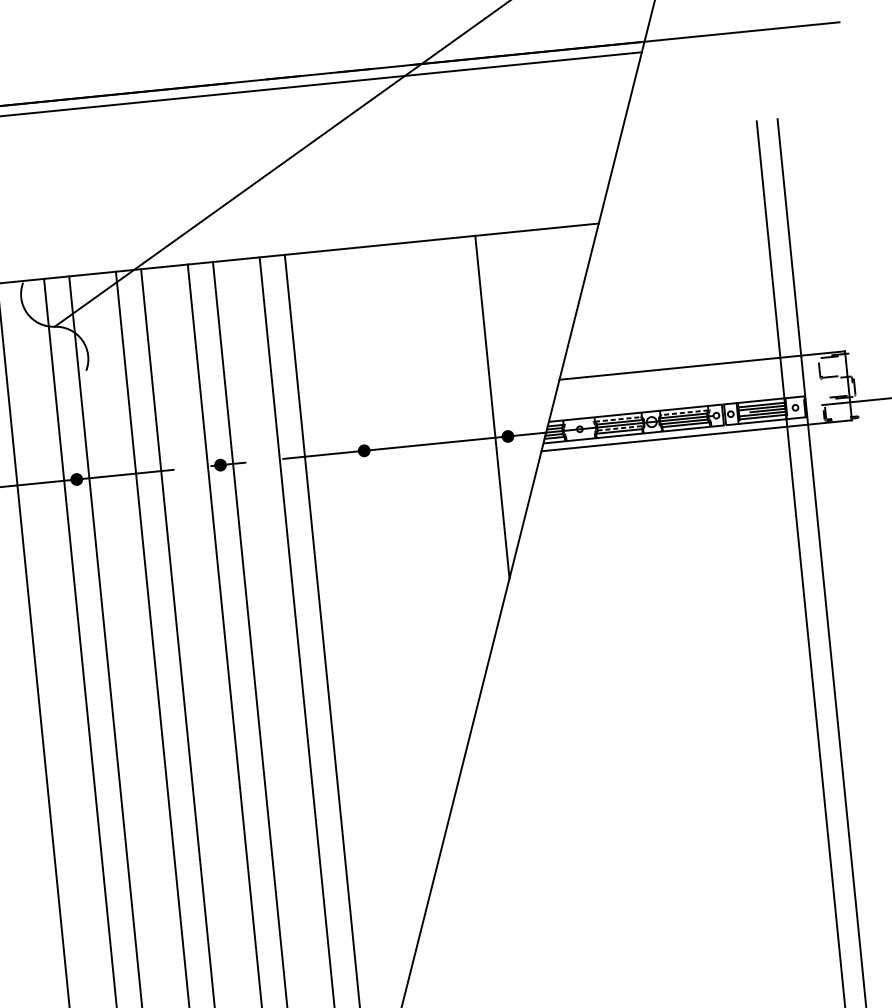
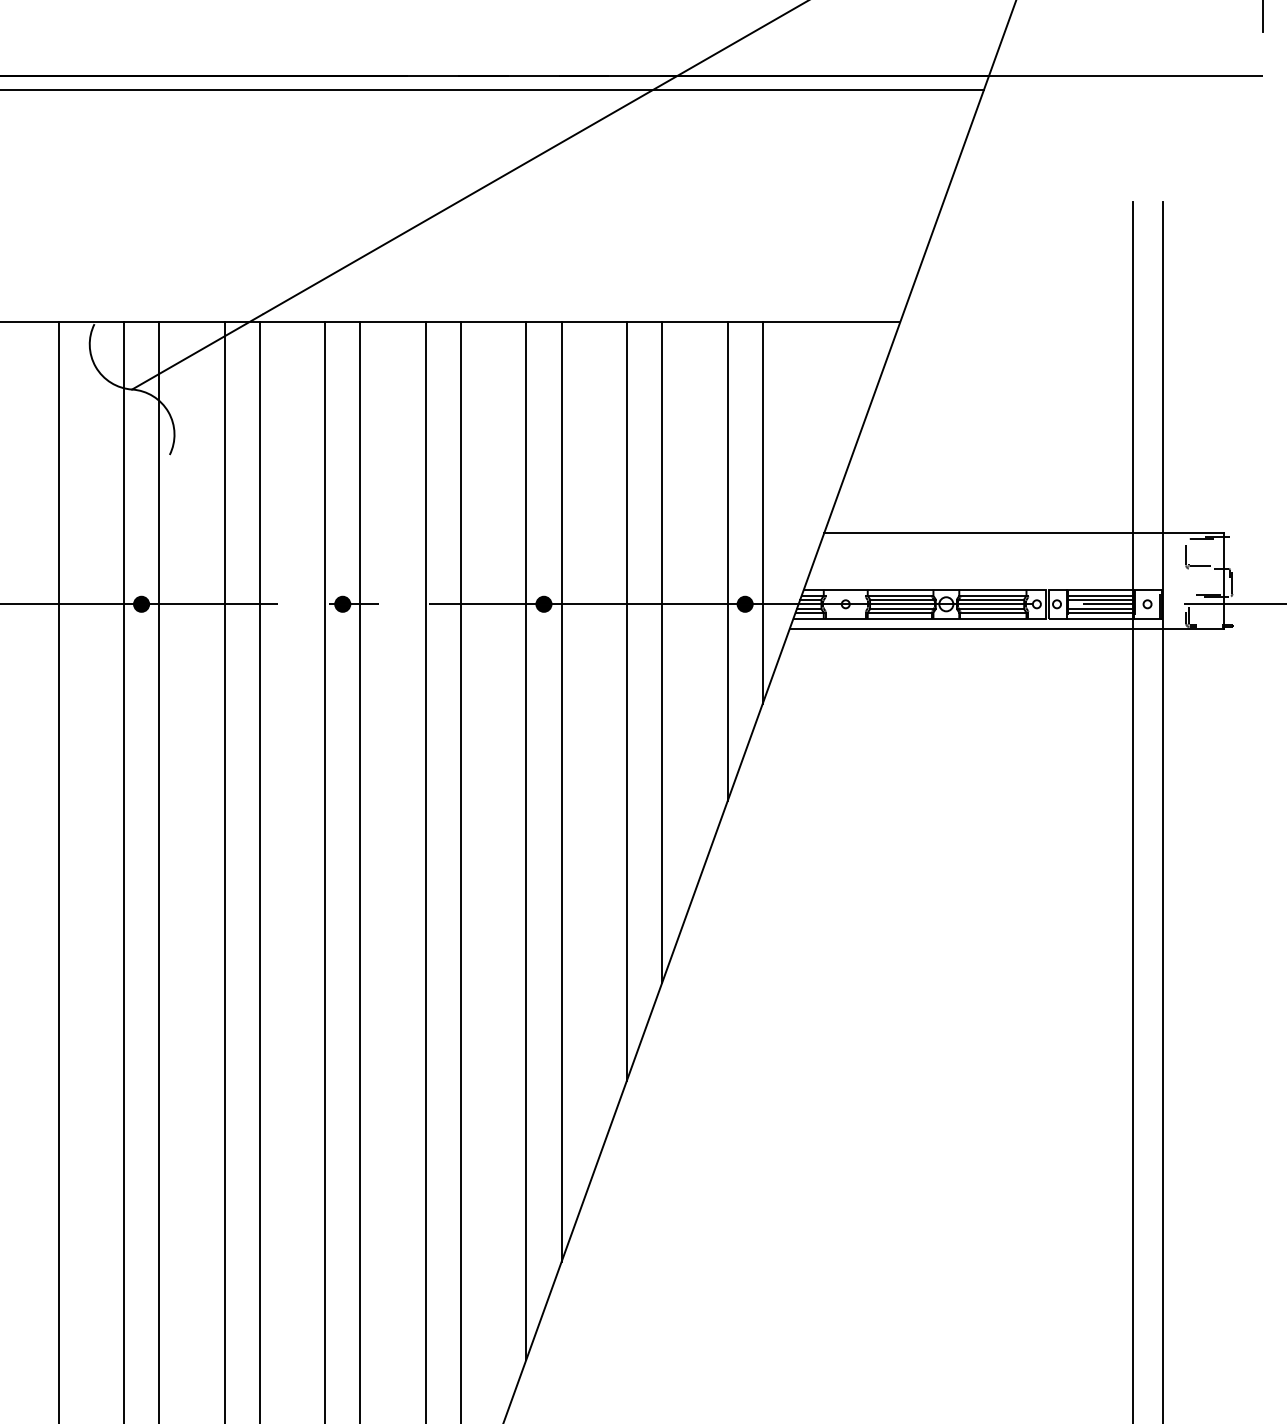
line: (513, 369) -> (762, 512), added
line: (684, 412) -> (992, 595), dashed -> solid
line: (618, 419) -> (900, 595), dashed -> solid
line: (620, 428) -> (902, 608), dashed -> solid
line: (452, 476) -> (662, 651), added
line: (430, 513) -> (626, 700), added
line: (390, 583) -> (561, 791), added
line: (368, 620) -> (526, 840), added

